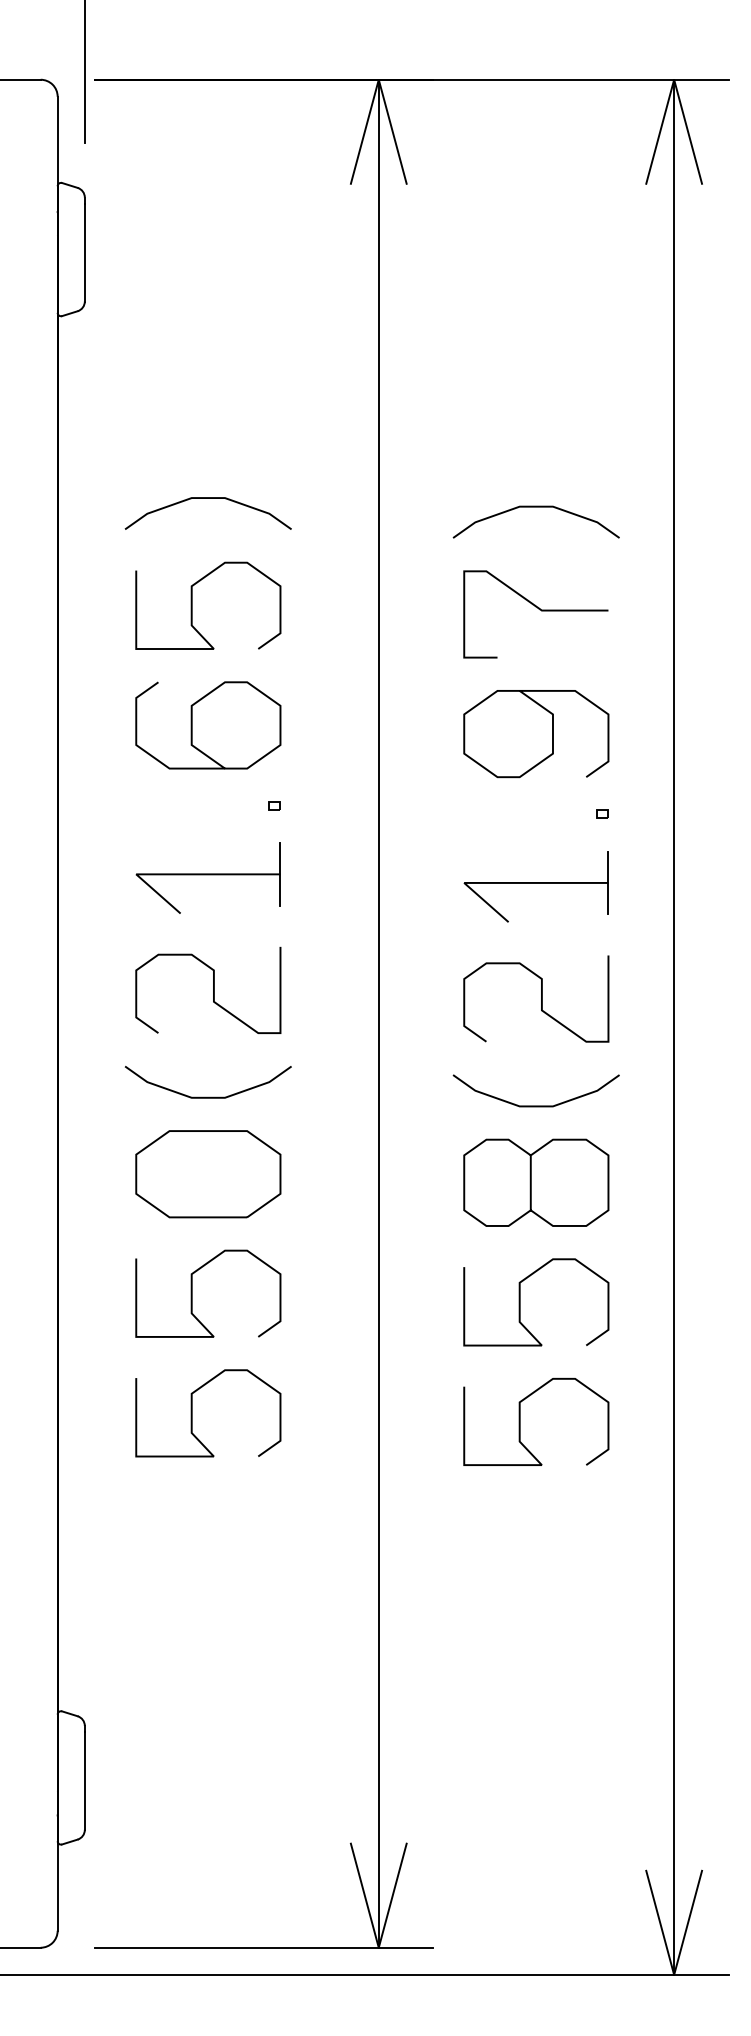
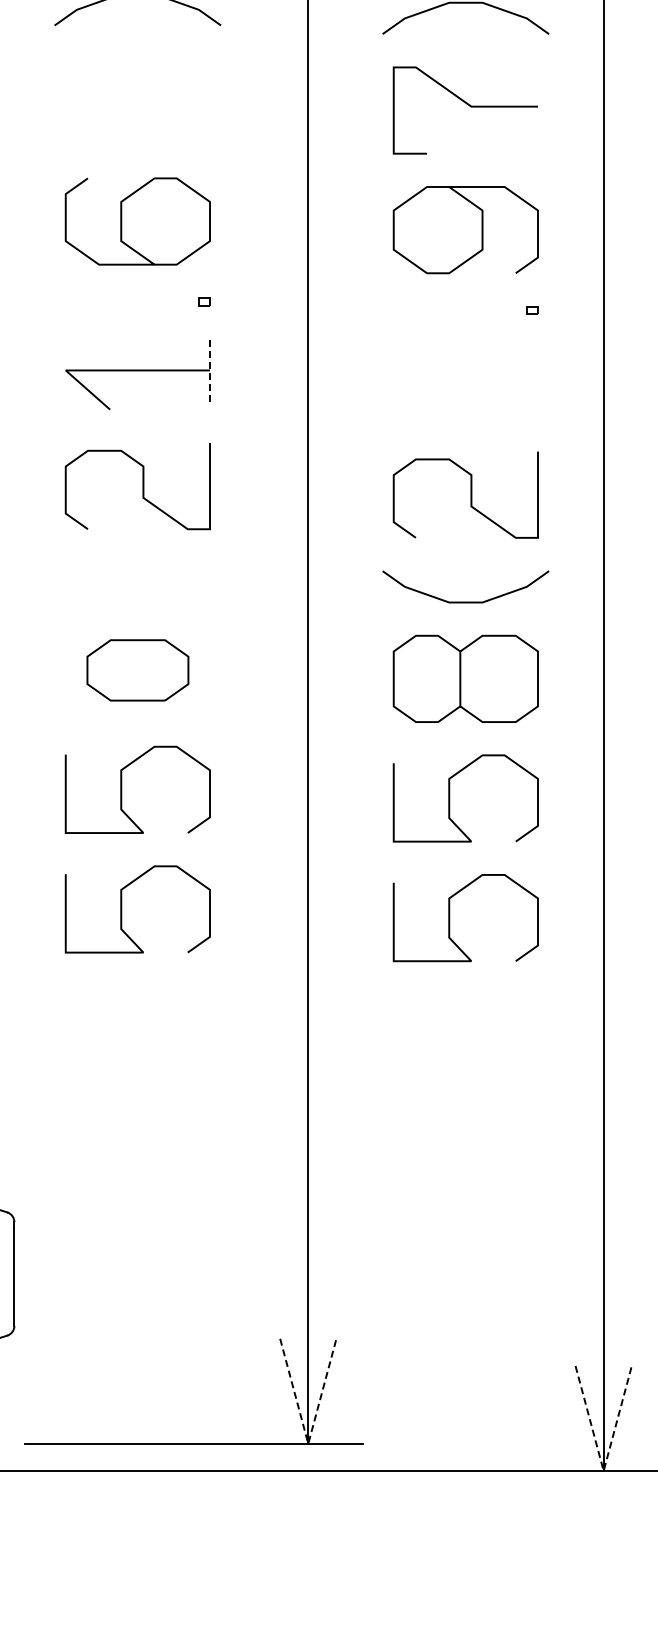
curve: (192, 605) -> (122, 101), removed
line: (280, 873) -> (210, 369), solid -> dashed
part: (535, 886) -> (465, 382), removed
curve: (207, 1096) -> (137, 592), removed
part: (208, 1174) -> (138, 670), size x0.7
line: (378, 1947) -> (308, 1443), solid -> dashed
line: (674, 1974) -> (604, 1470), solid -> dashed

